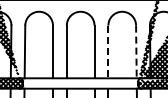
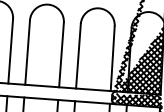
line: (108, 52) -> (78, 56), dashed -> solid
line: (136, 52) -> (112, 59), dashed -> solid

